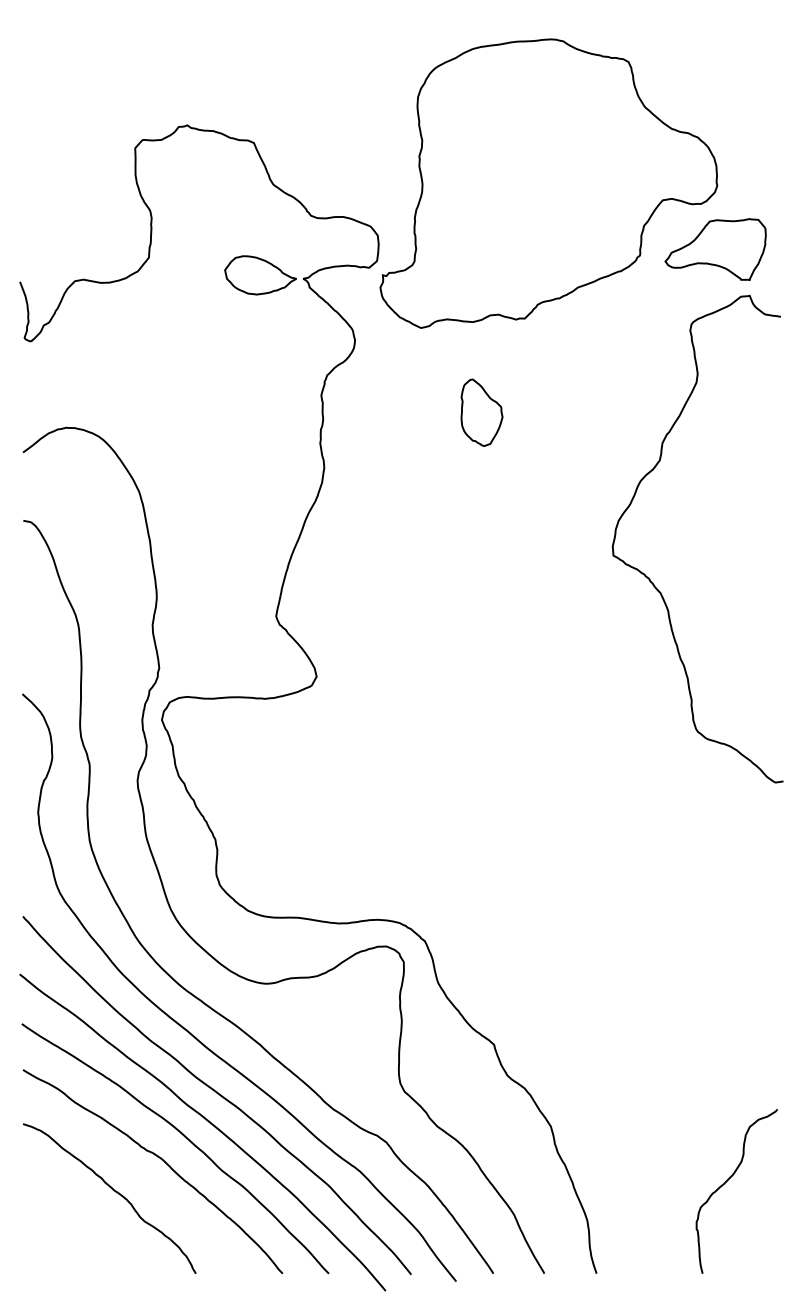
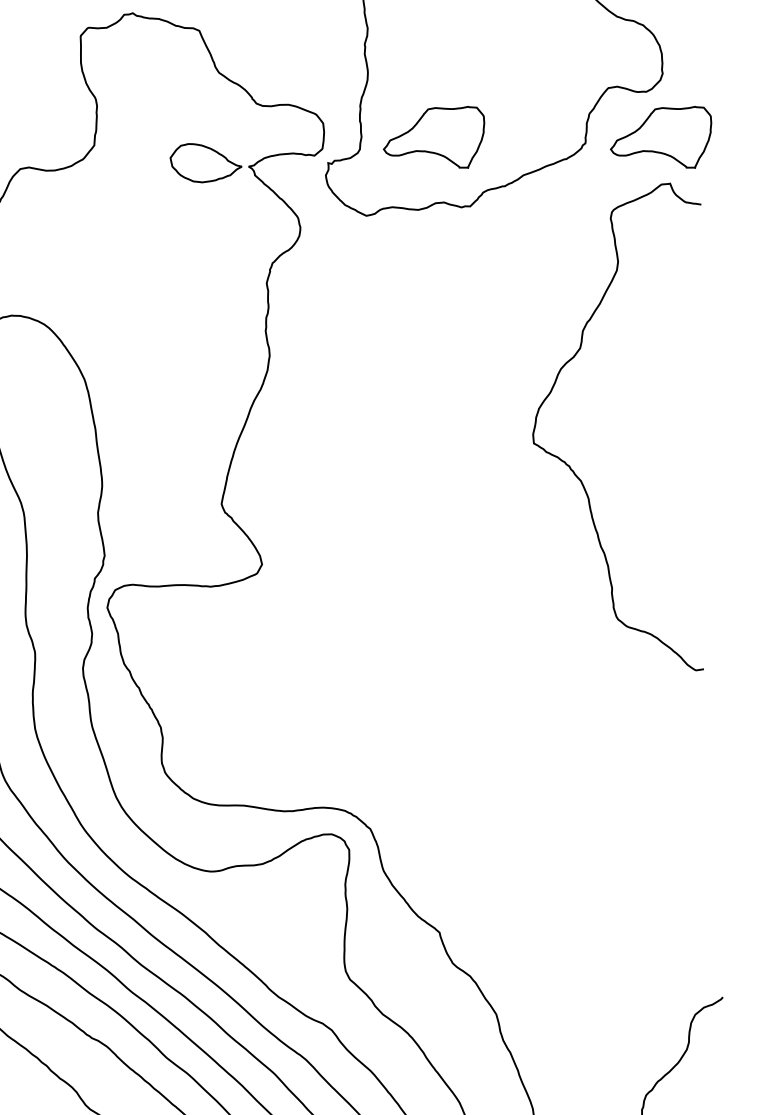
part: (488, 249) -> (433, 137), added
part: (481, 412) -> (426, 300), removed
curve: (649, 577) -> (569, 465), moved

